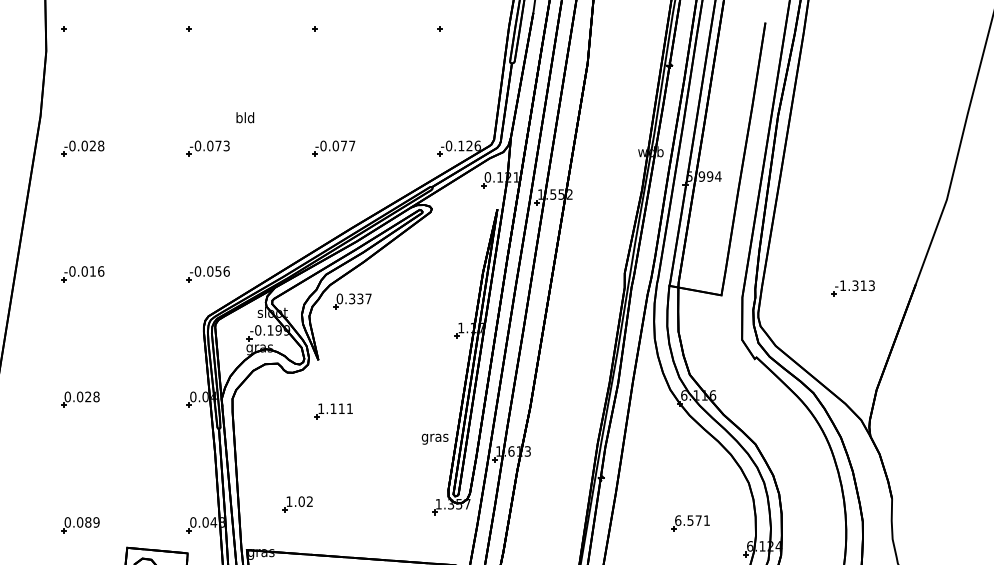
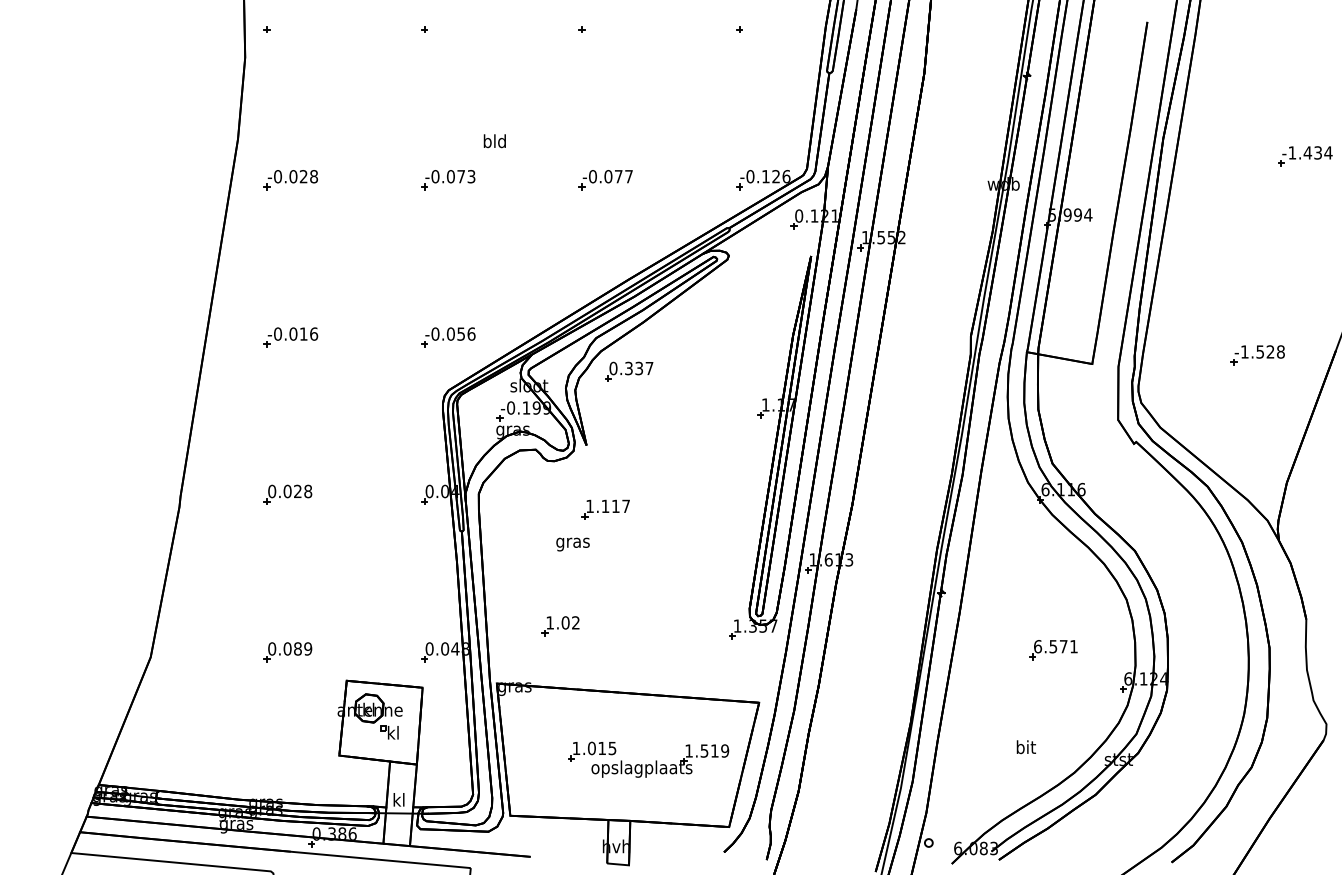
part: (891, 129) -> (1305, 156), added
text: (863, 285) -> (1270, 351), -1.313 -> -1.528
text: (349, 408) -> (625, 505), 1.111 -> 1.117
text: (434, 439) -> (572, 544), moved

